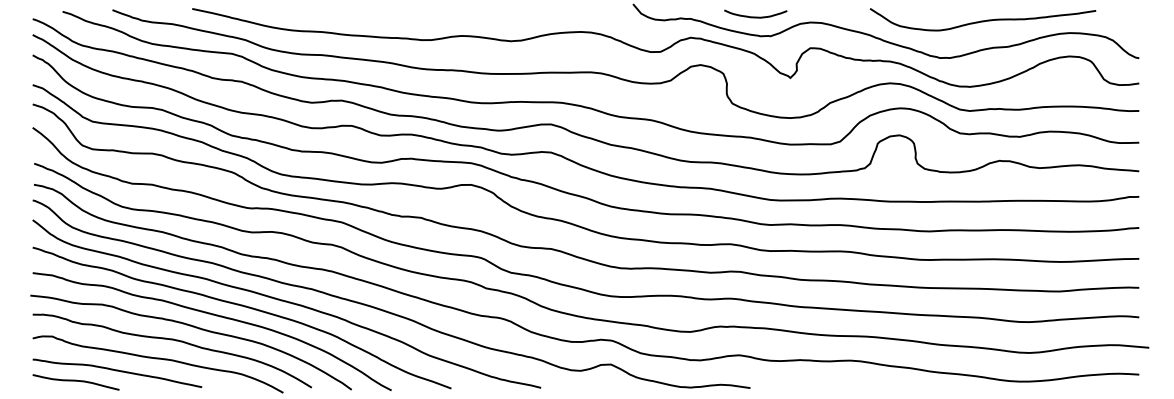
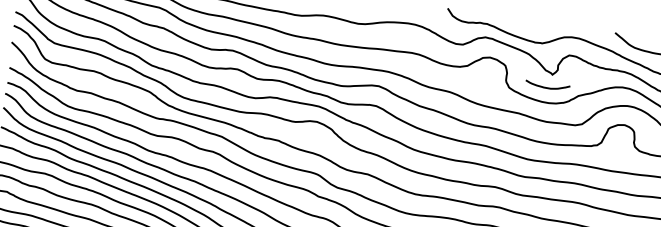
curve: (755, 16) -> (547, 87), moved

